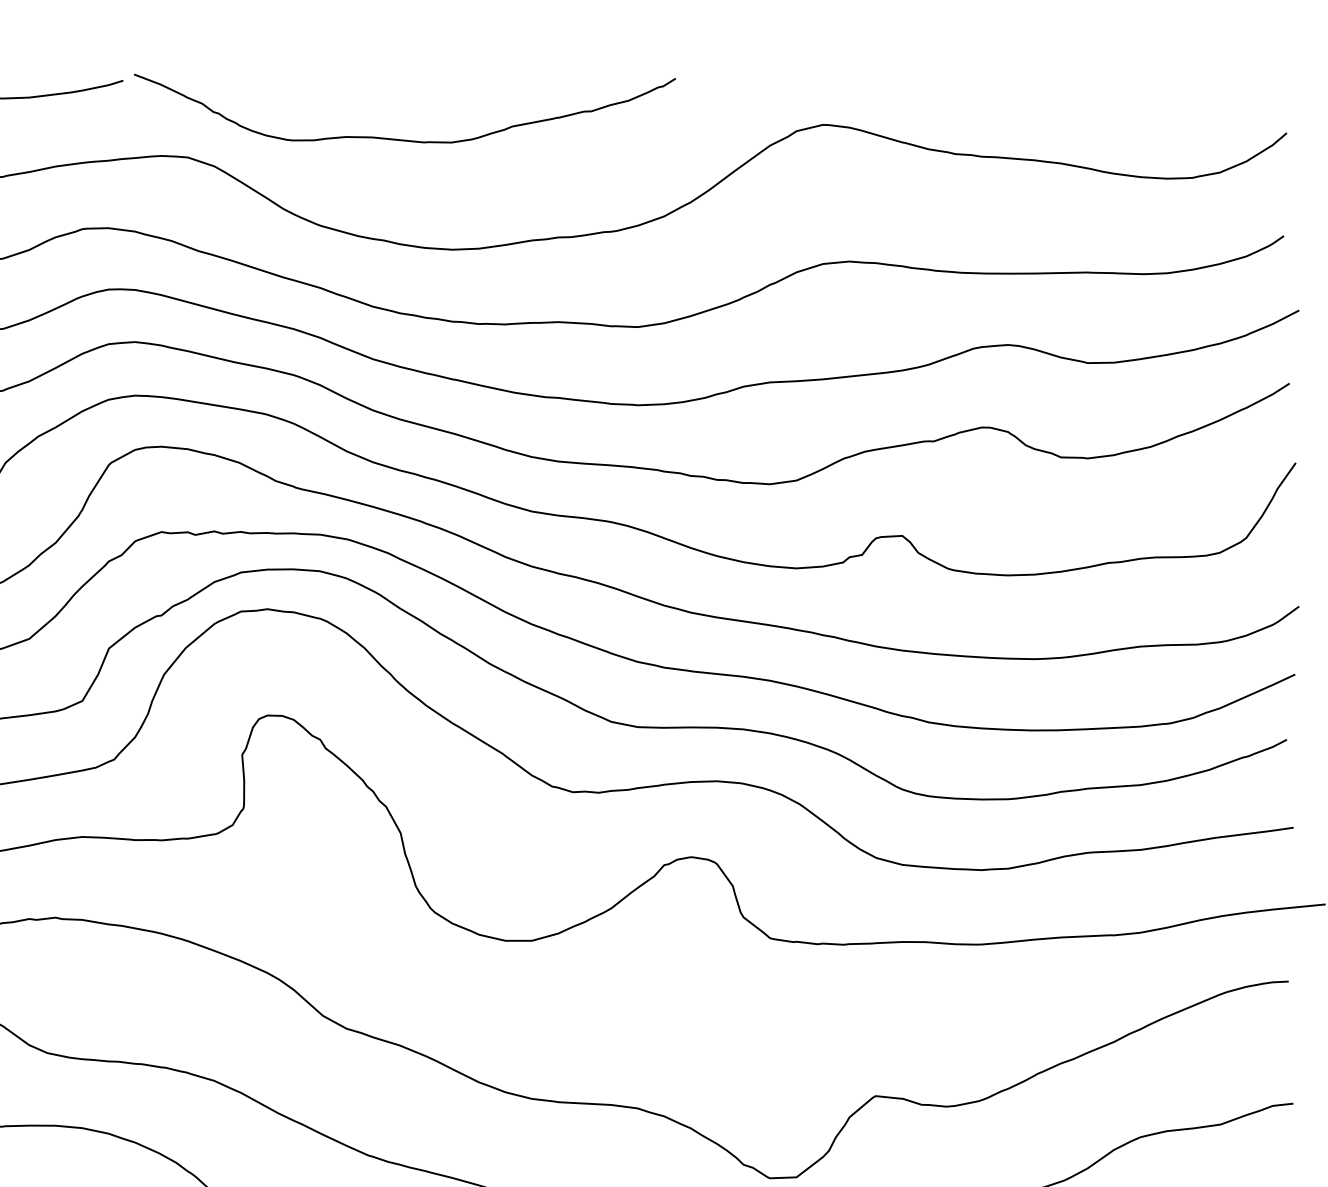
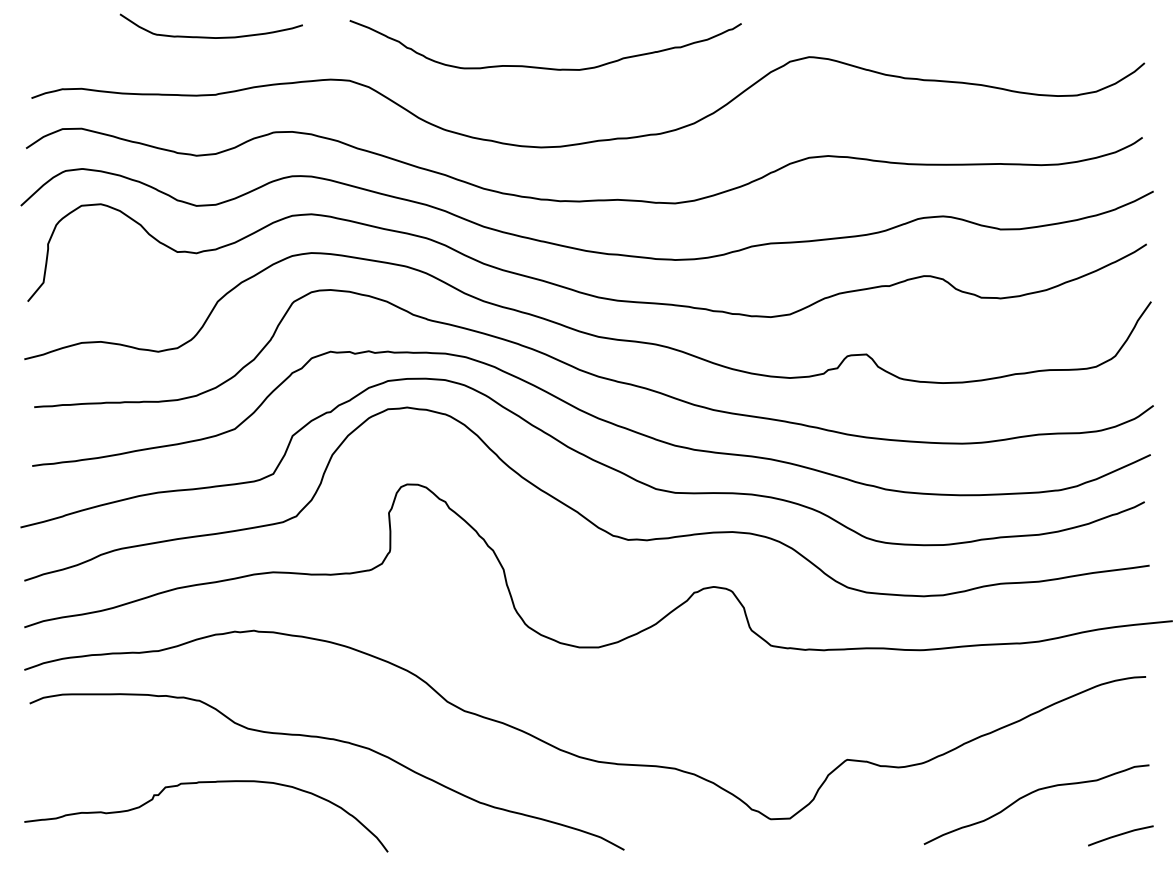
curve: (404, 139) -> (545, 67), moved

